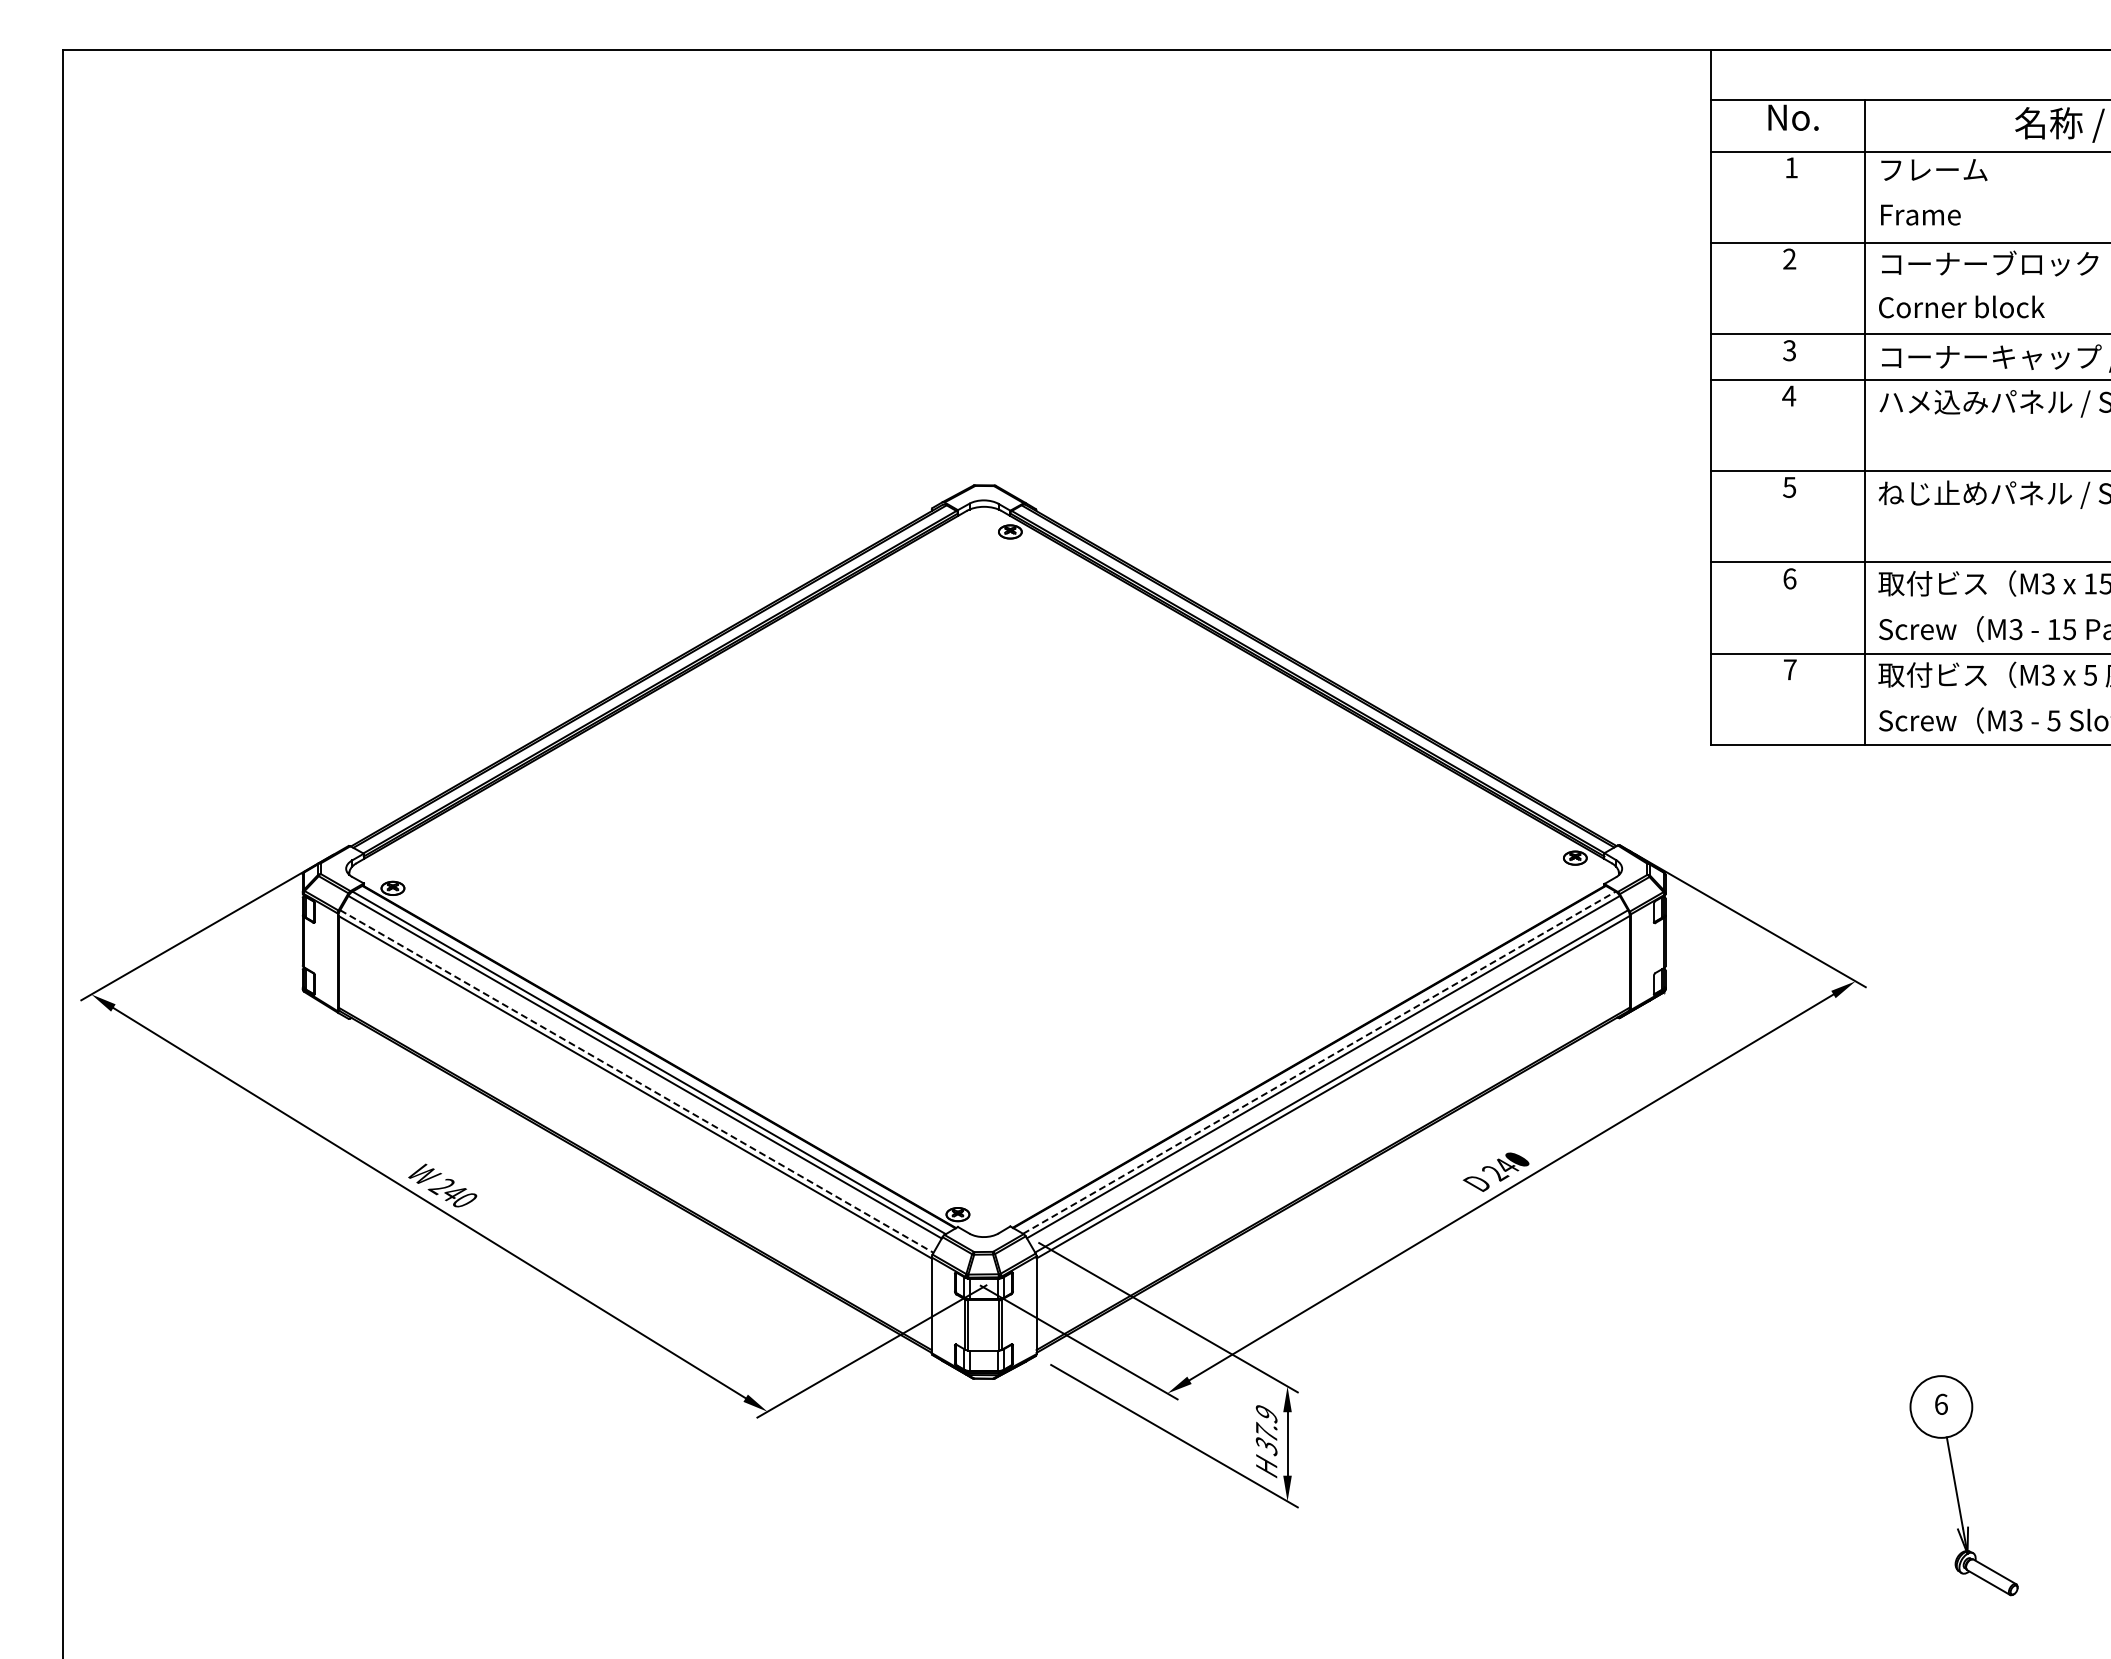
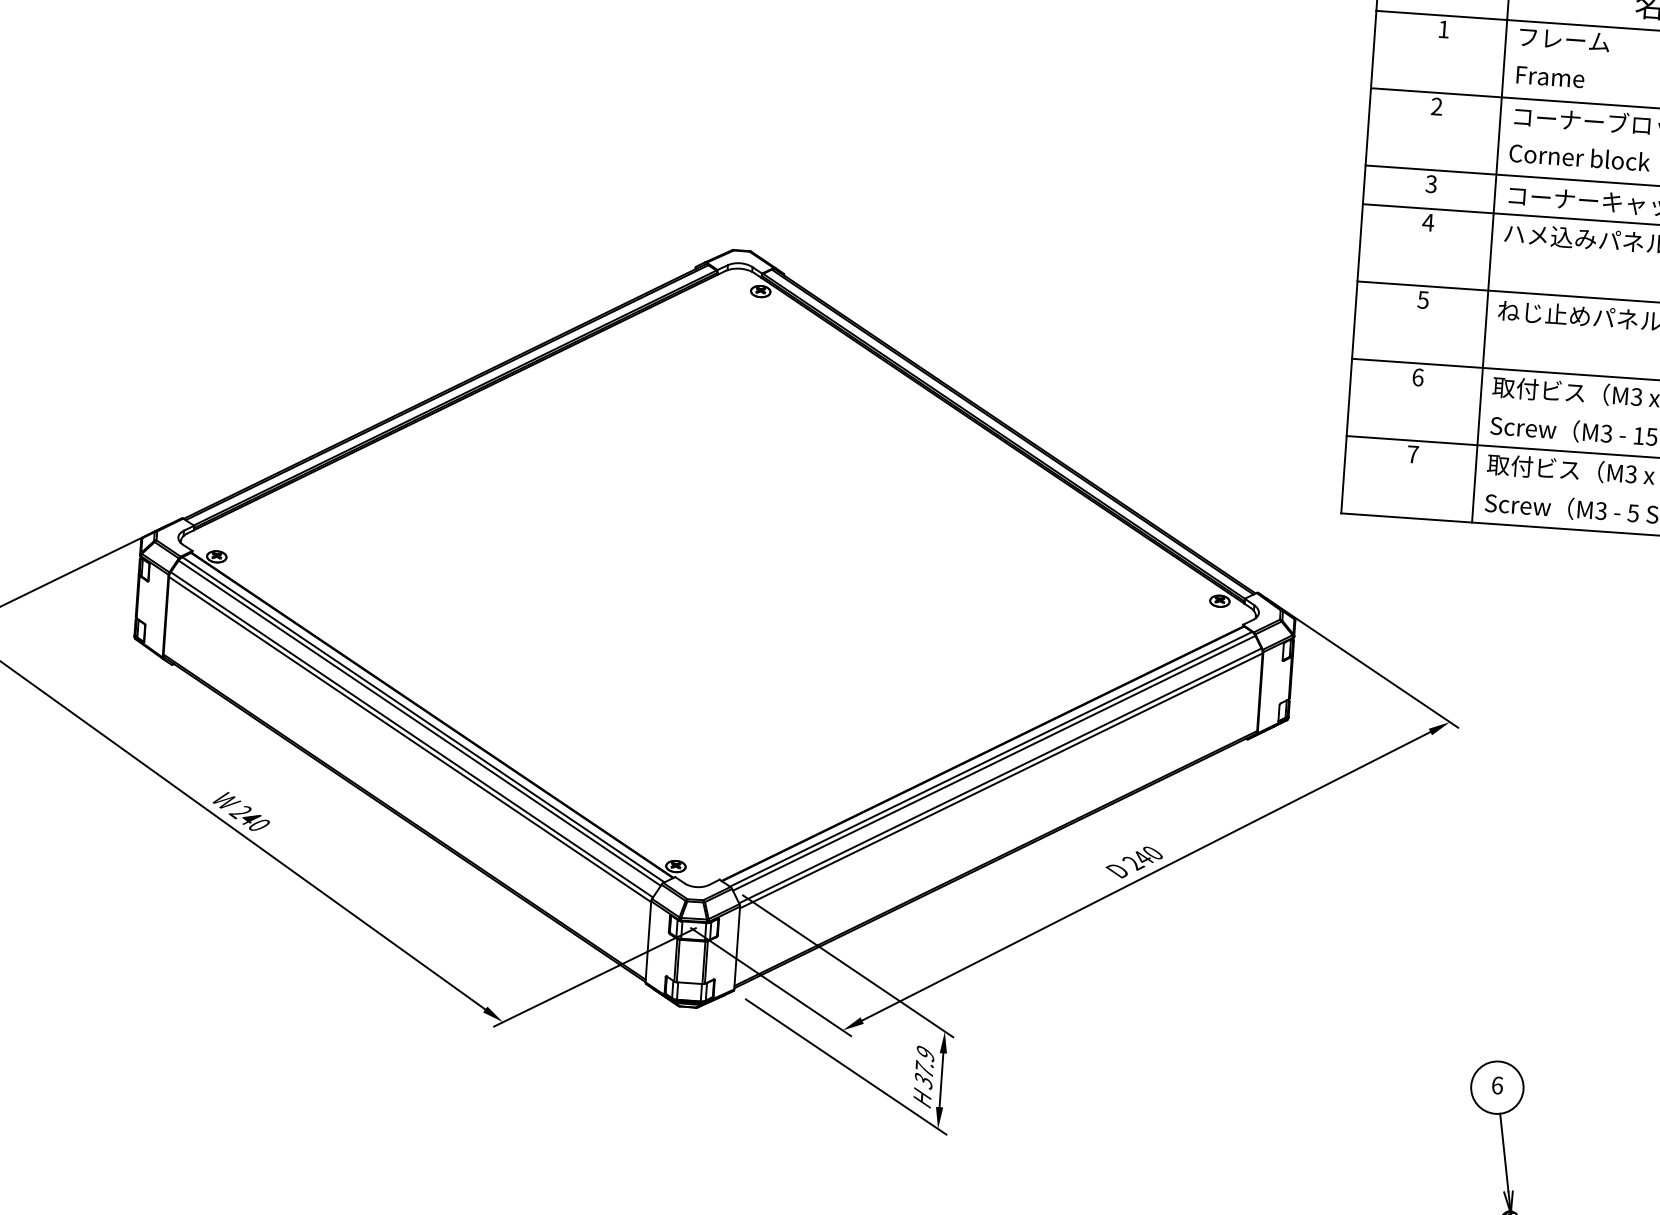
line: (1319, 1062) -> (991, 759), dashed -> solid
line: (636, 1081) -> (411, 734), dashed -> solid

